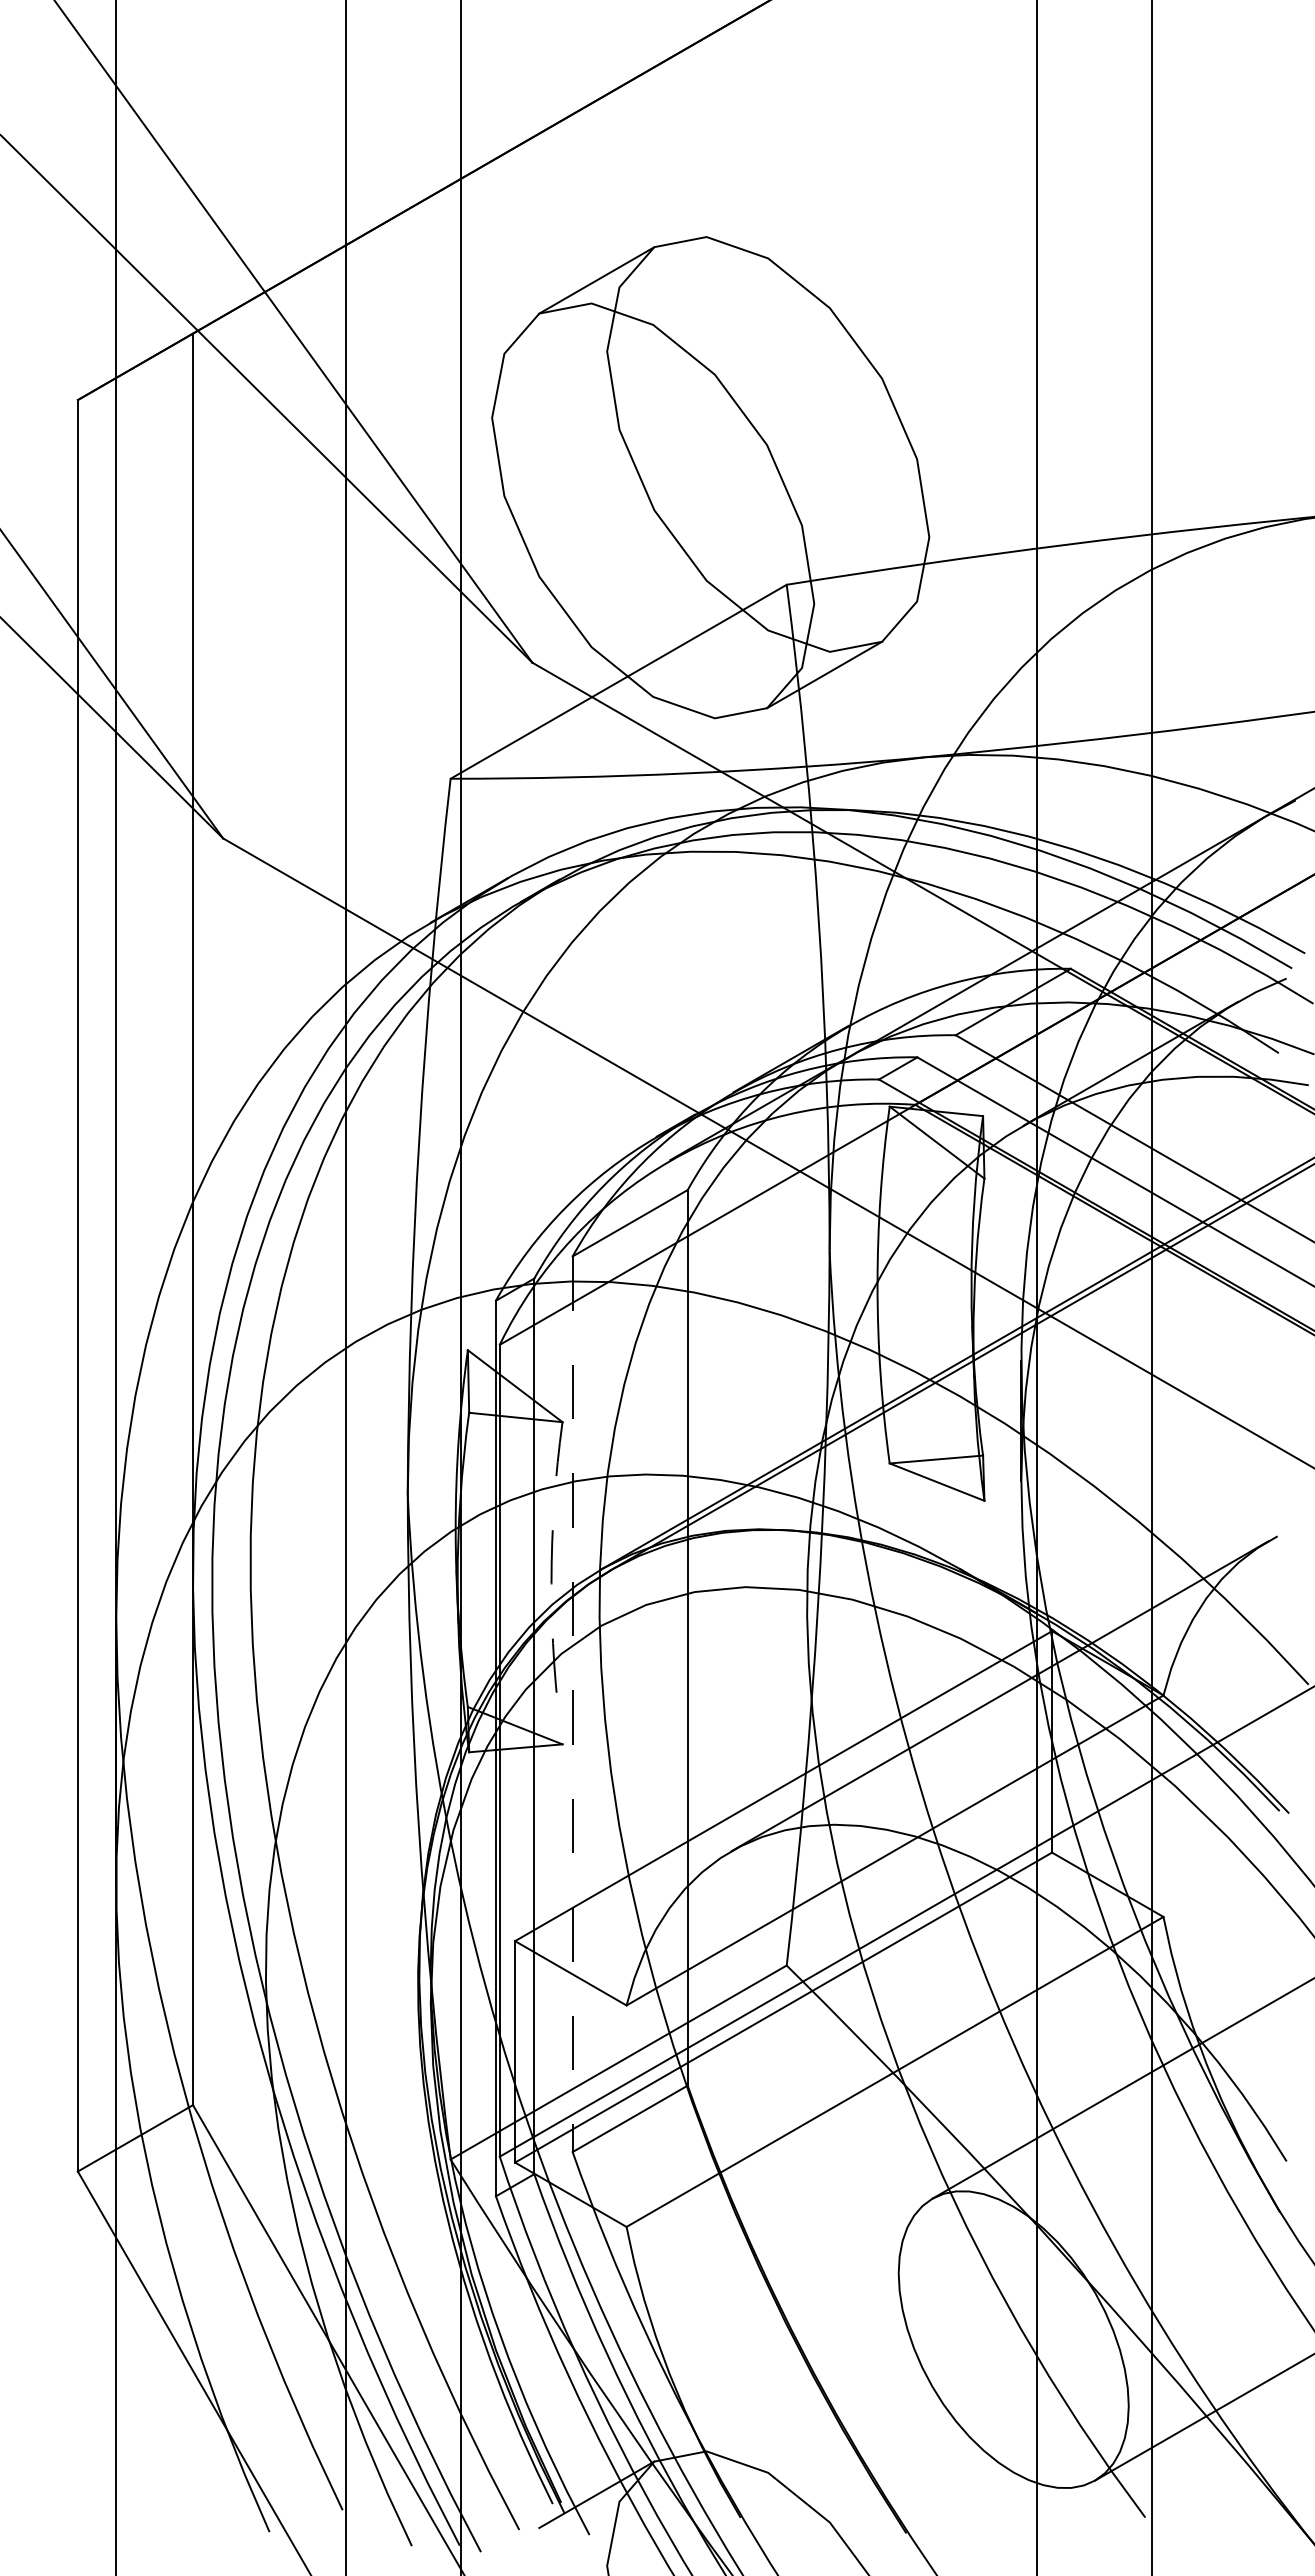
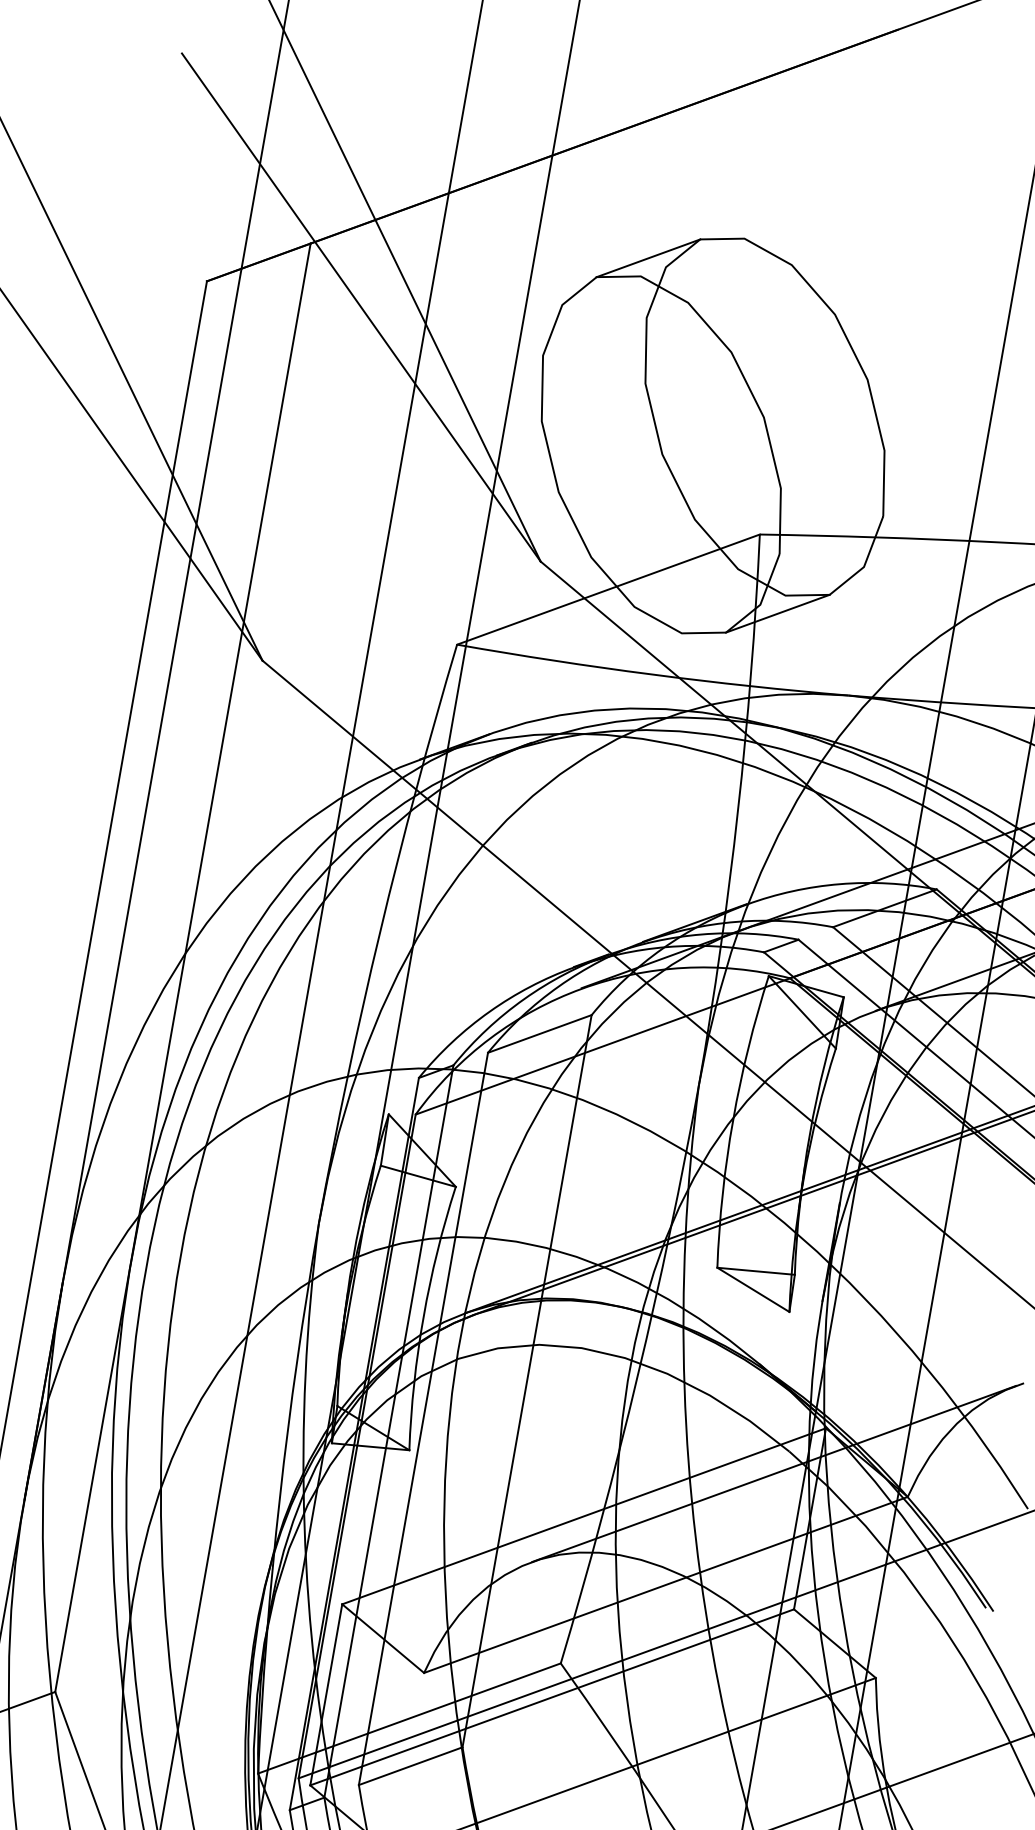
arc: (551, 1583) -> (423, 1317), dashed -> solid
line: (572, 1704) -> (423, 1419), dashed -> solid

